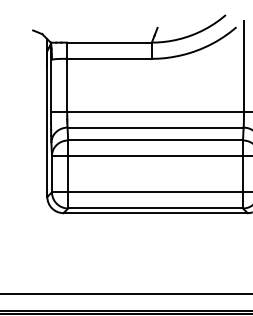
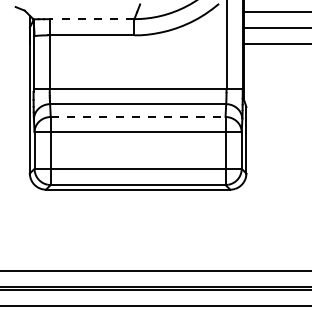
line: (108, 42) -> (91, 19), solid -> dashed
line: (155, 140) -> (138, 117), solid -> dashed

